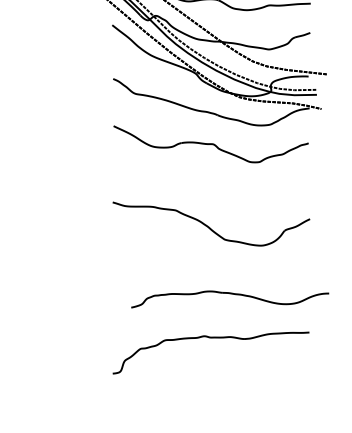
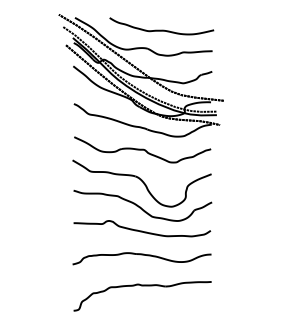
part: (209, 192) -> (141, 183), added
curve: (210, 259) -> (142, 230), added
part: (229, 299) -> (141, 258), moved

